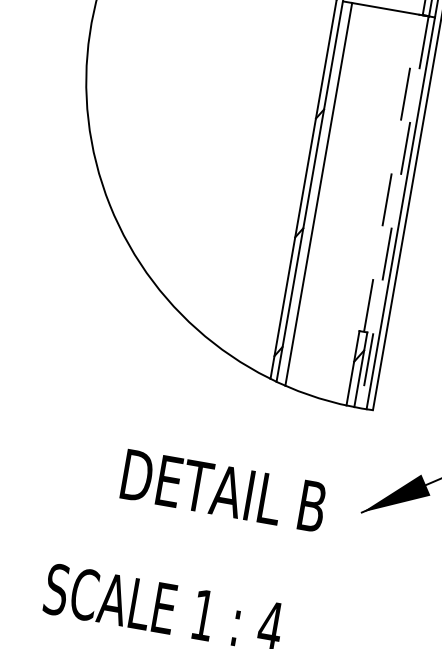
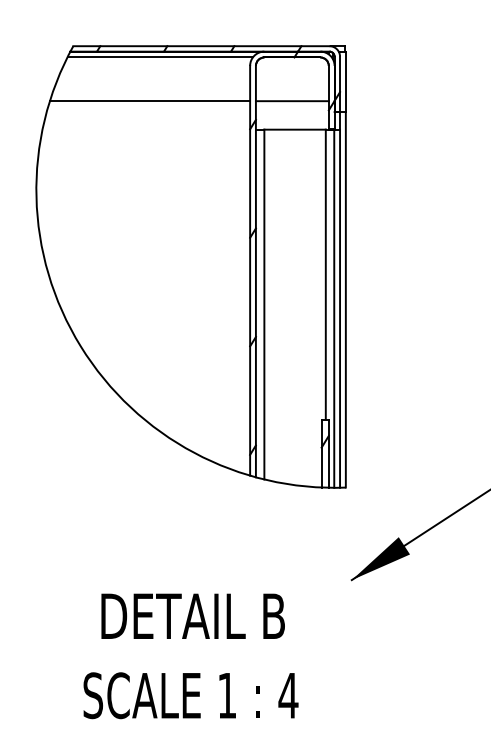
line: (391, 173) -> (325, 274), dashed -> solid
line: (394, 213) -> (334, 309), dashed -> solid
text: (223, 489) -> (192, 615), moved

